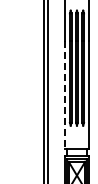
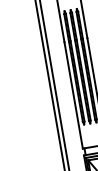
line: (65, 95) -> (73, 95), dashed -> solid

